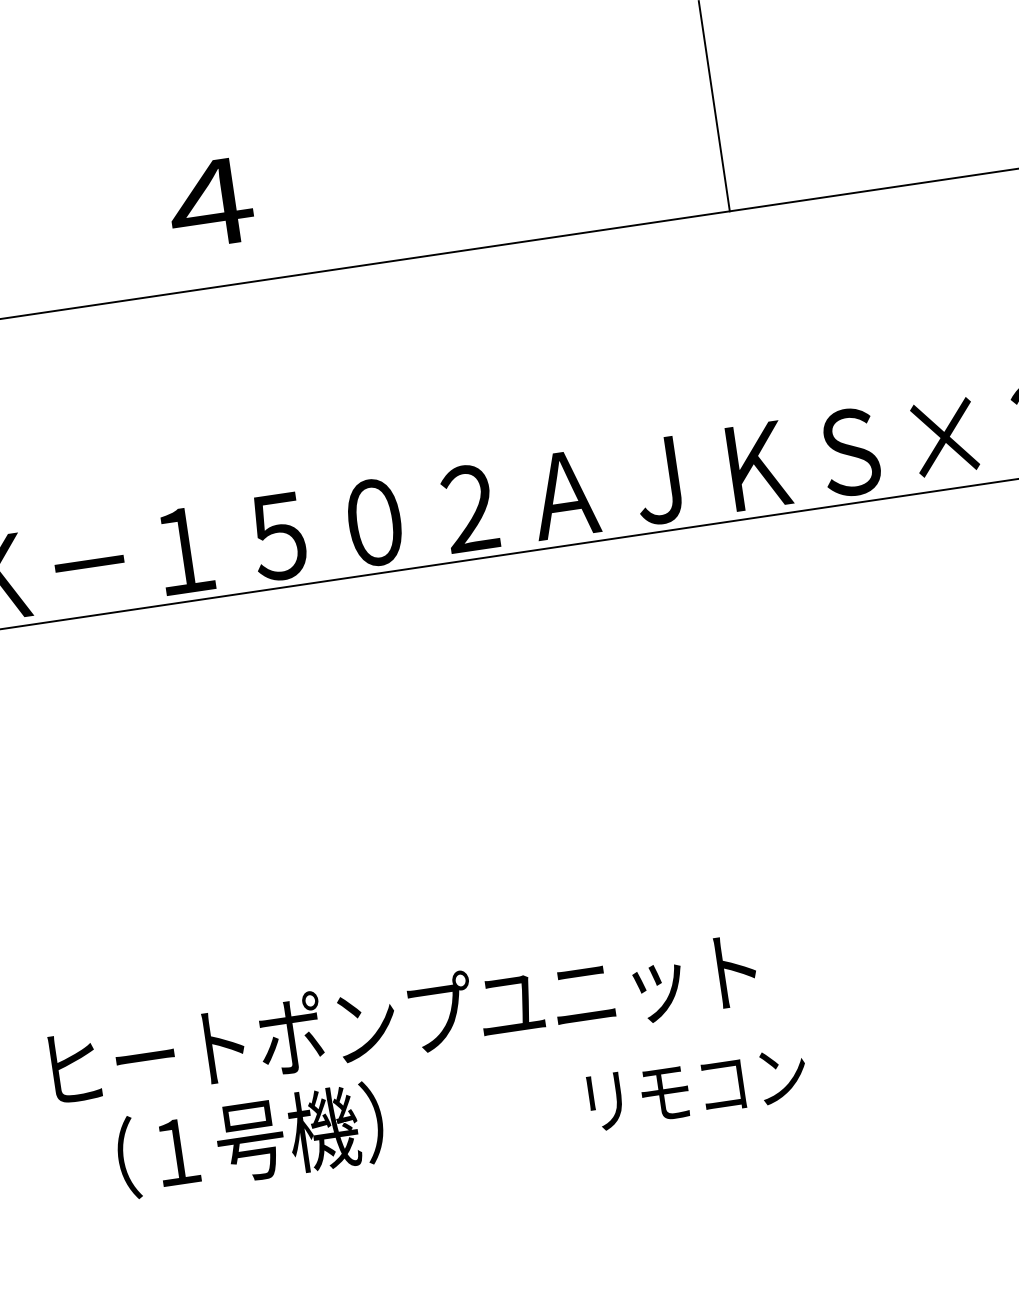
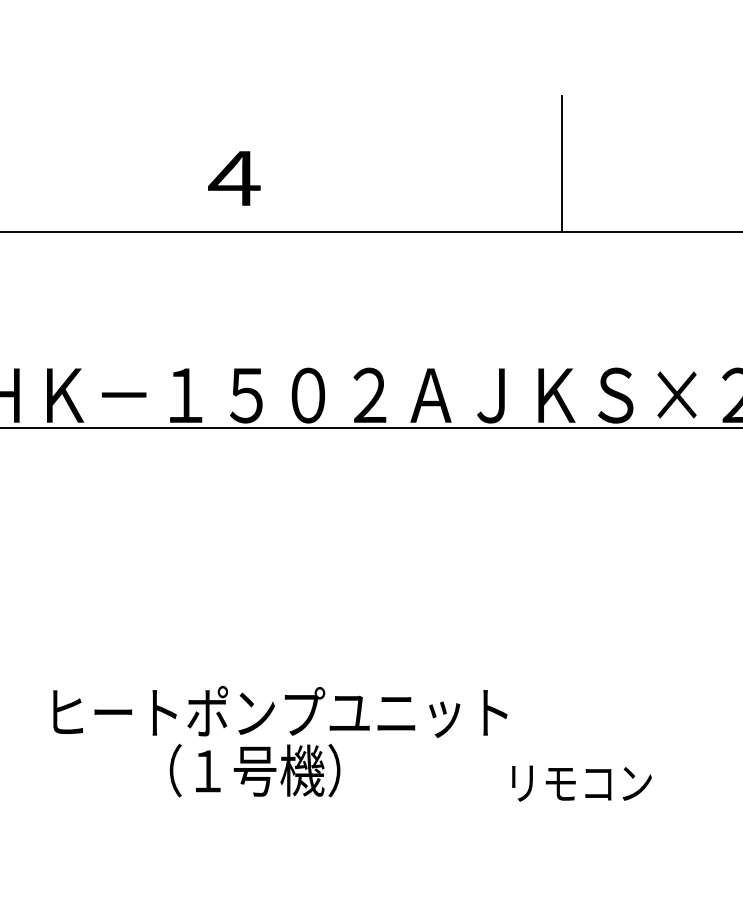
text: (697, 1088) -> (581, 783), moved
text: (249, 1140) -> (254, 770), moved

